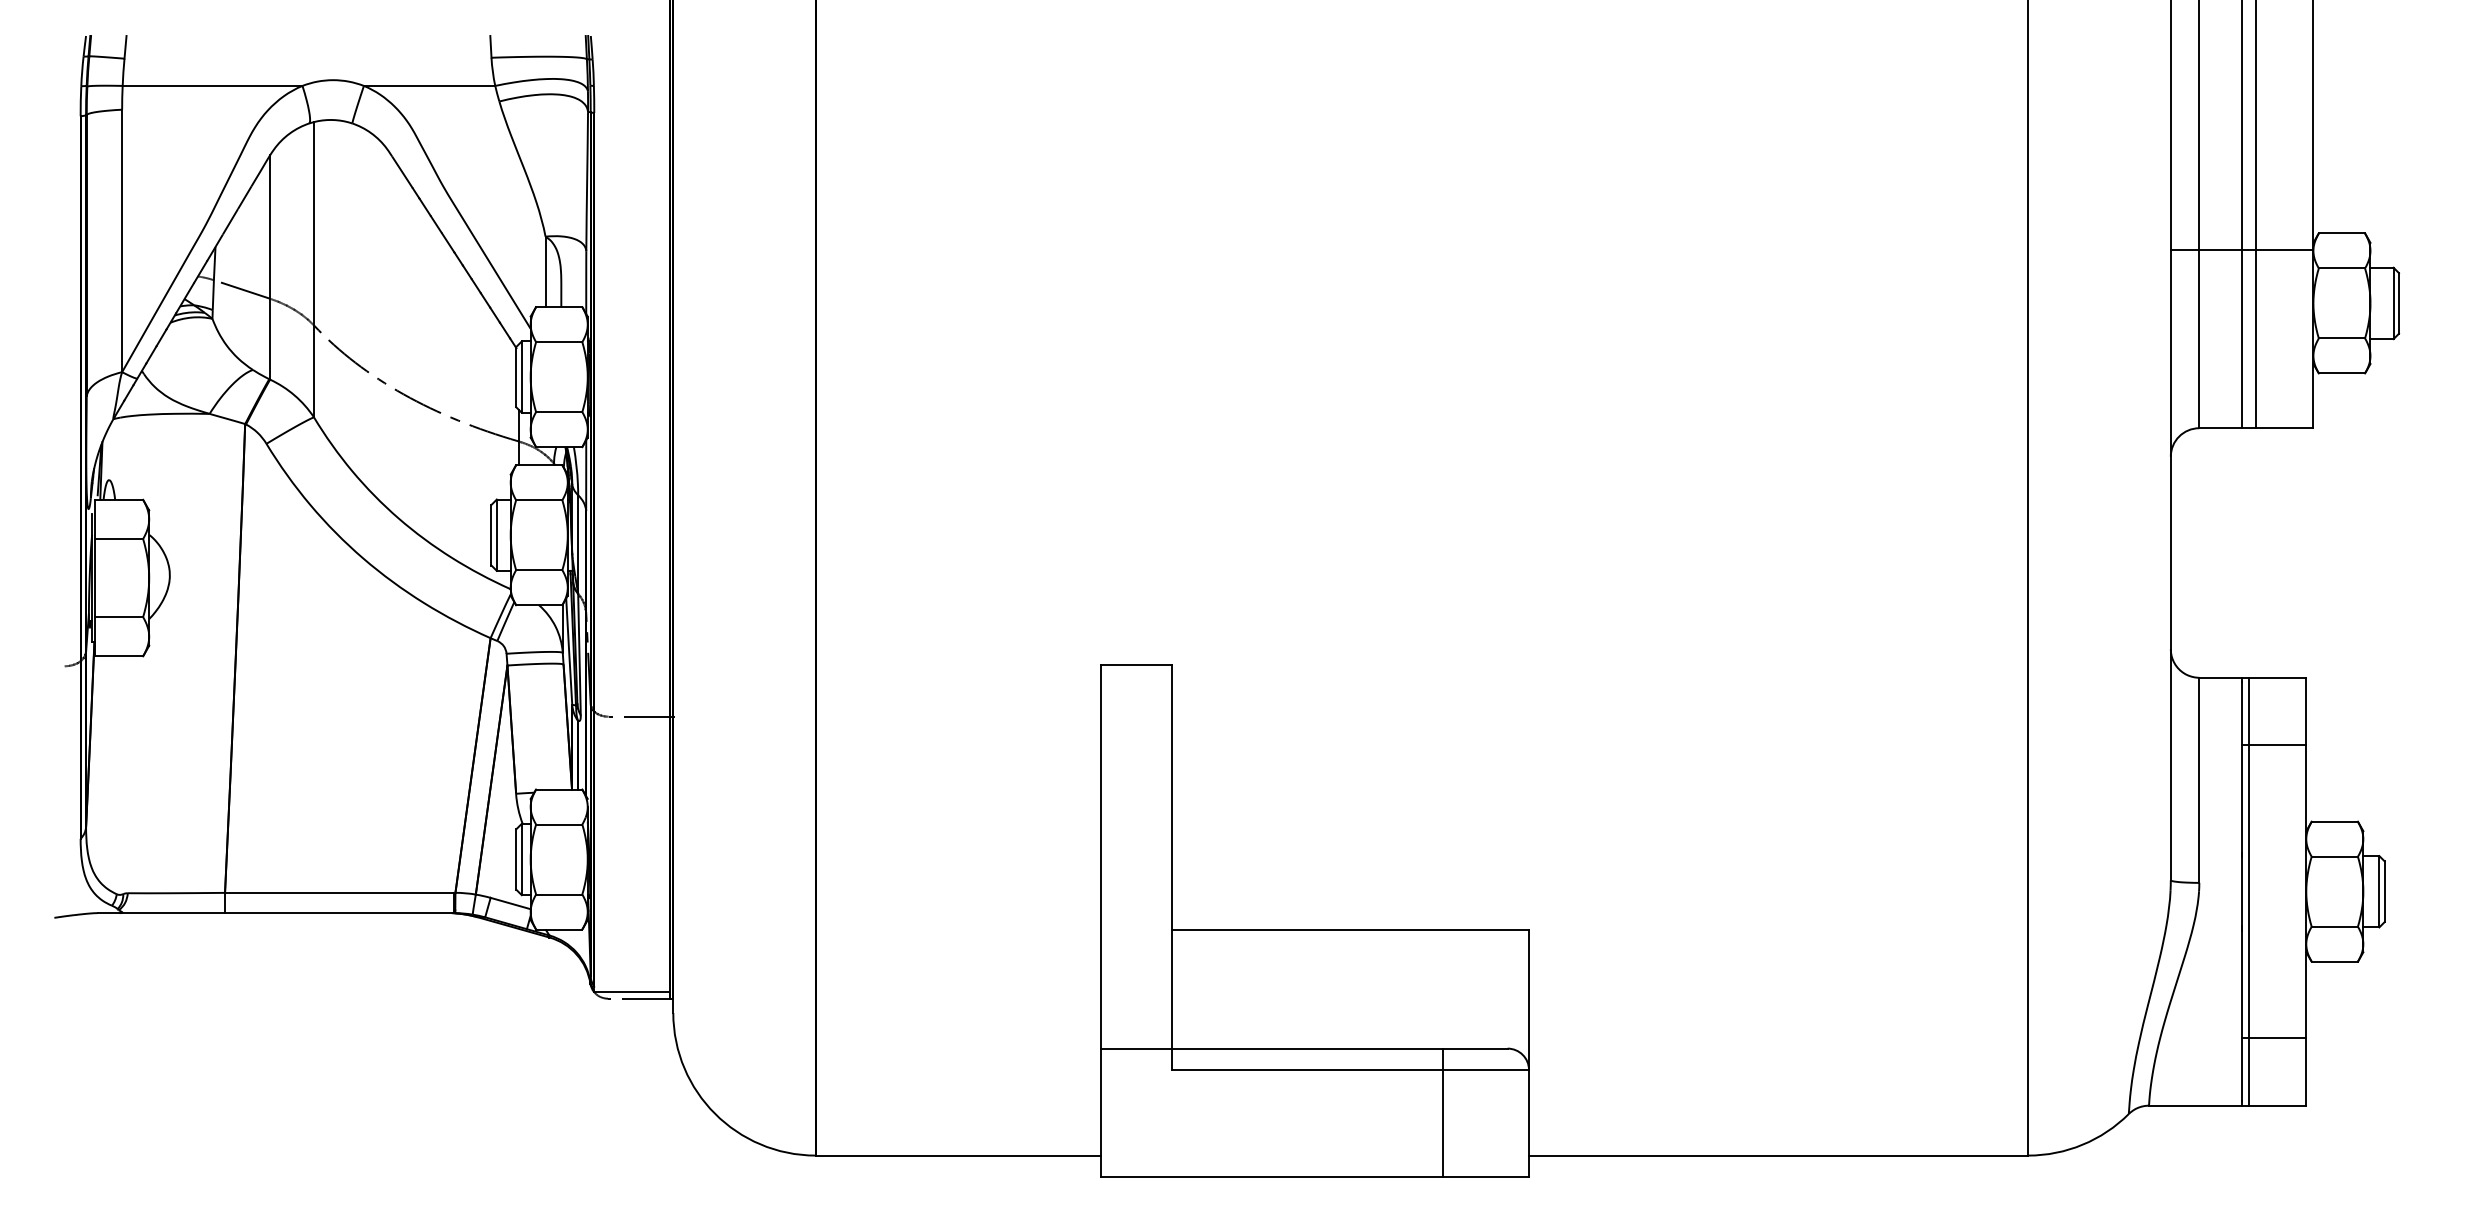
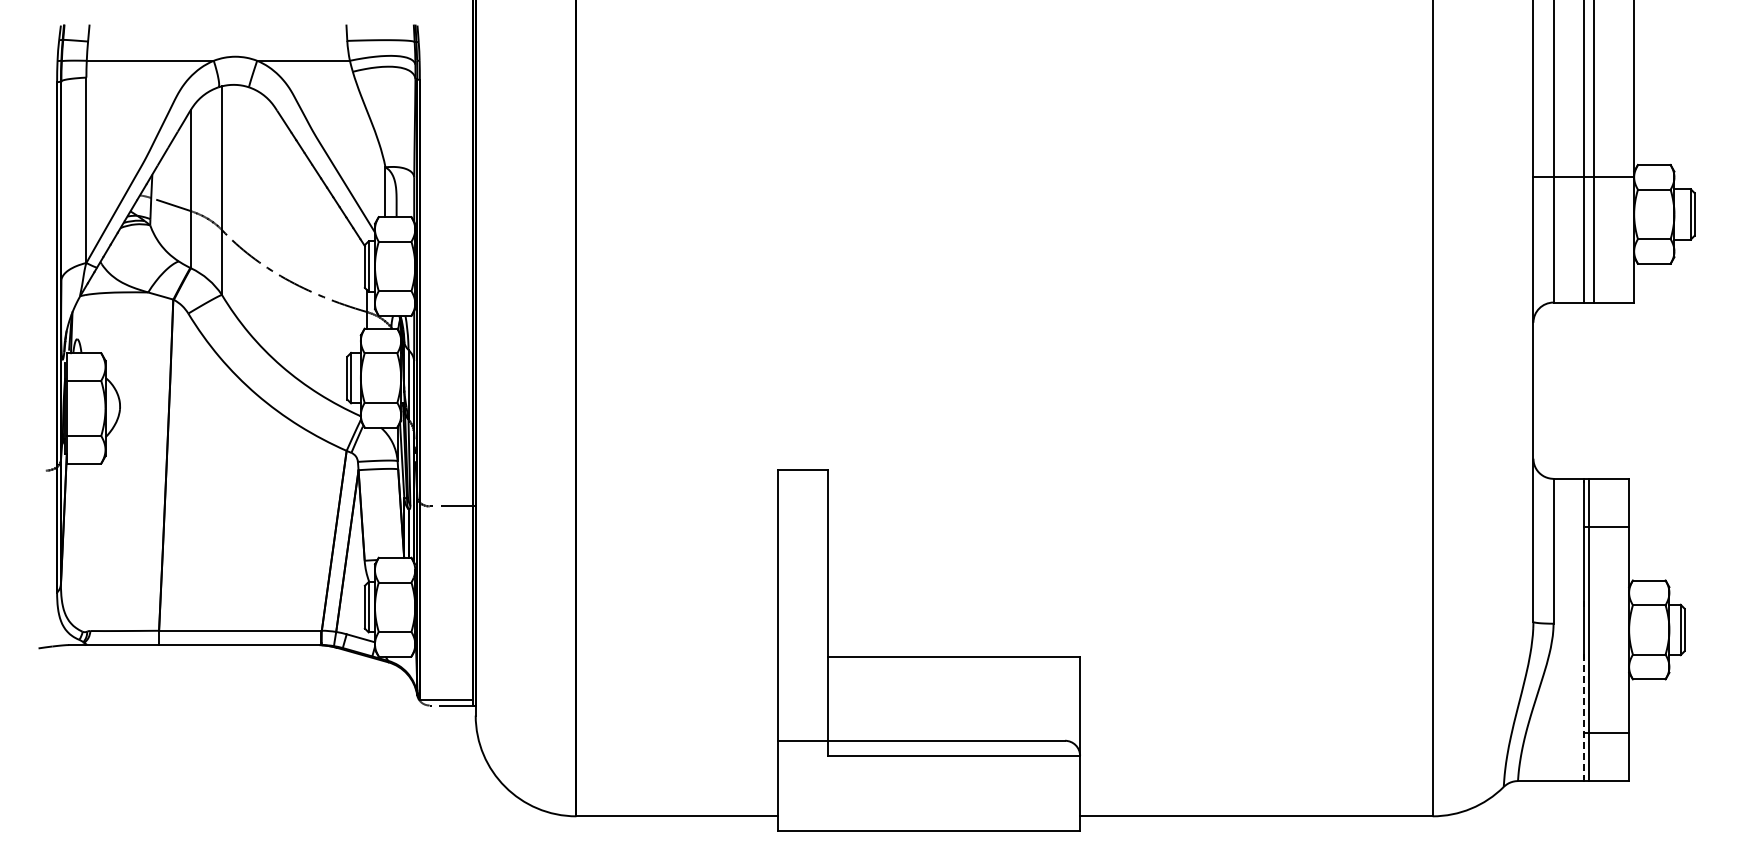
line: (2241, 1014) -> (1583, 716), solid -> dashed
line: (1443, 1111) -> (1019, 785), removed

